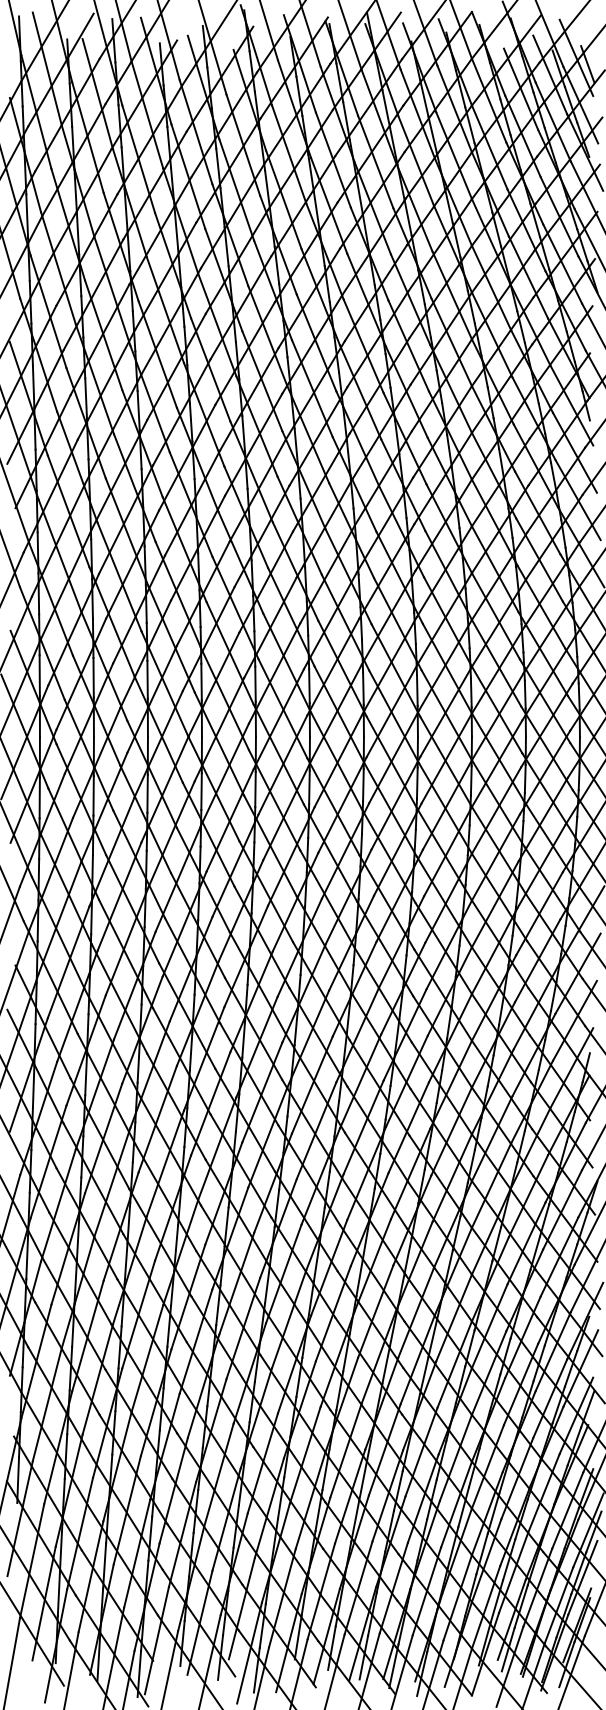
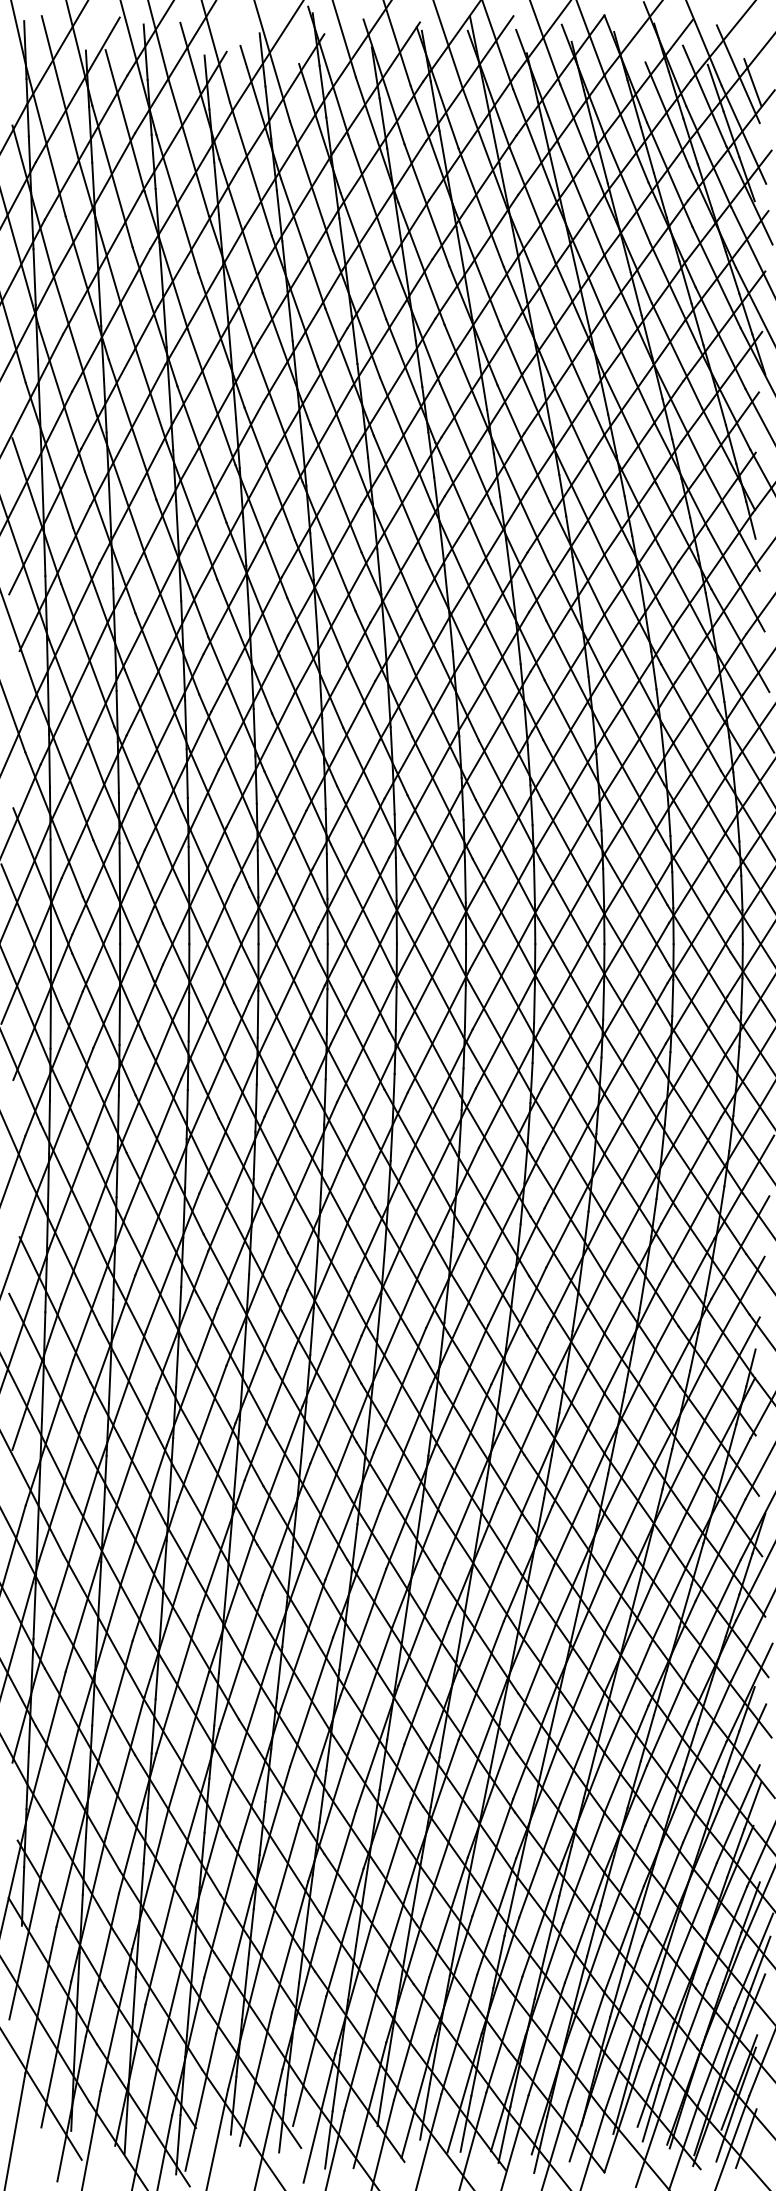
line: (582, 1669) -> (746, 2138), added

